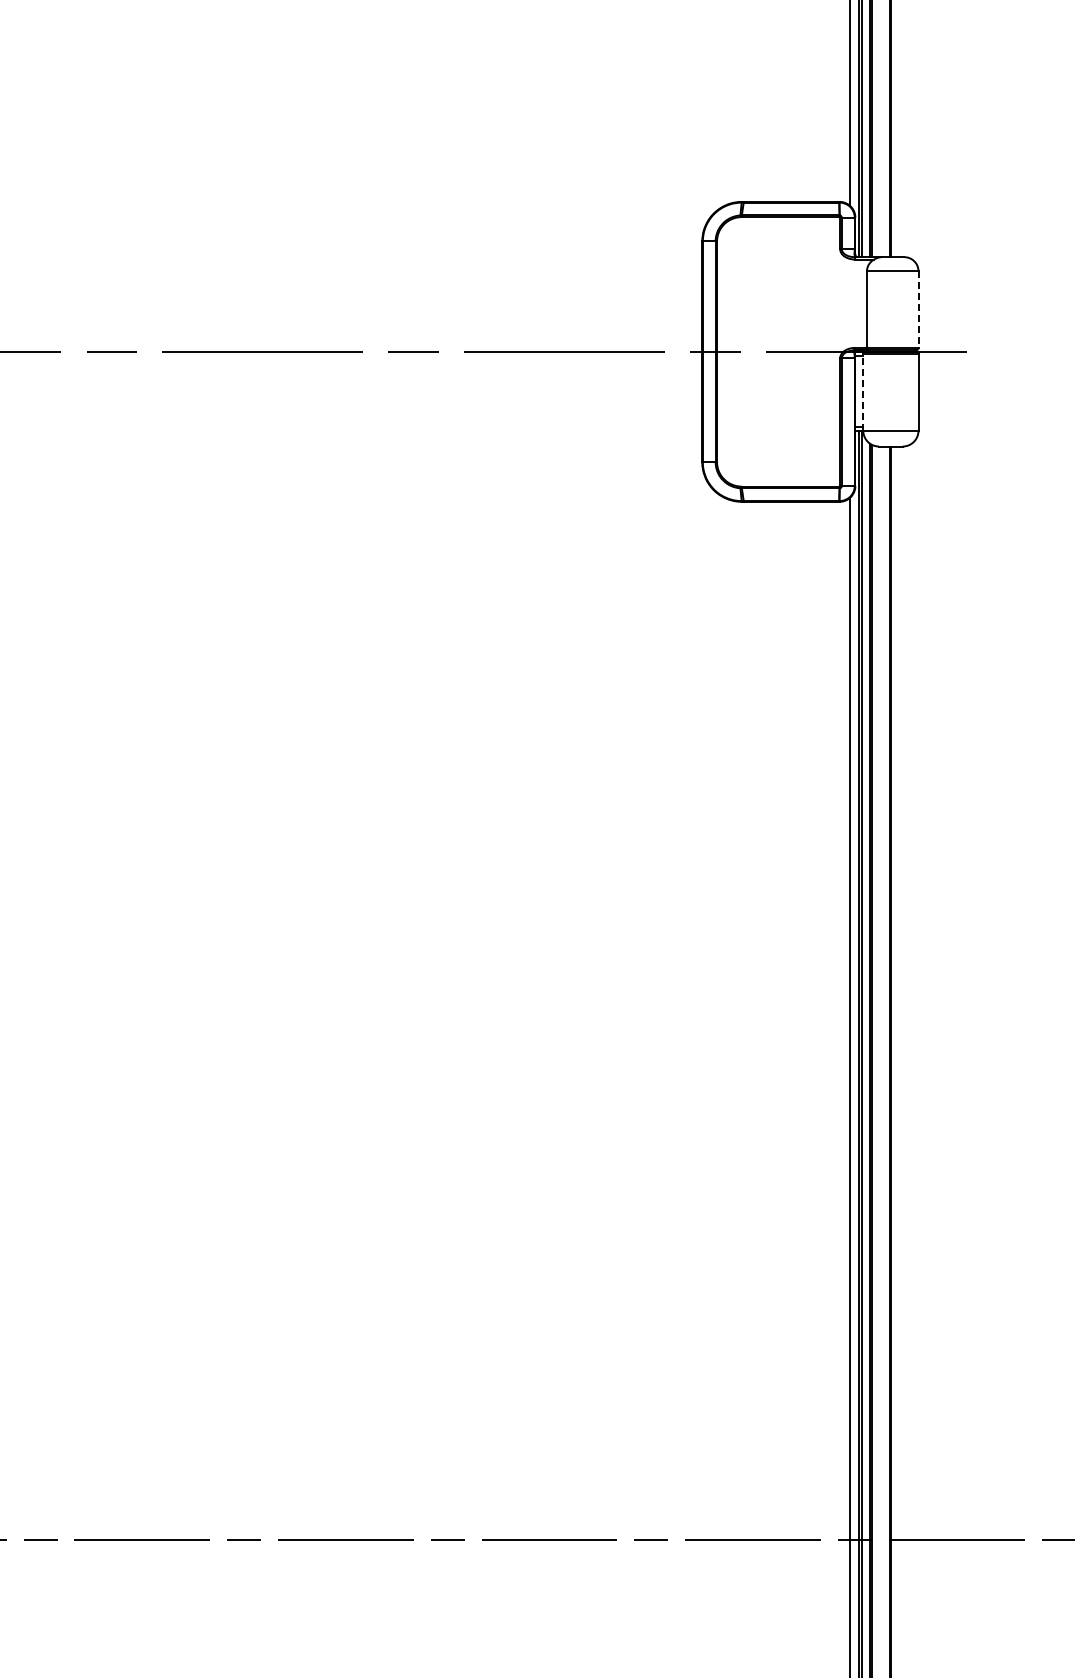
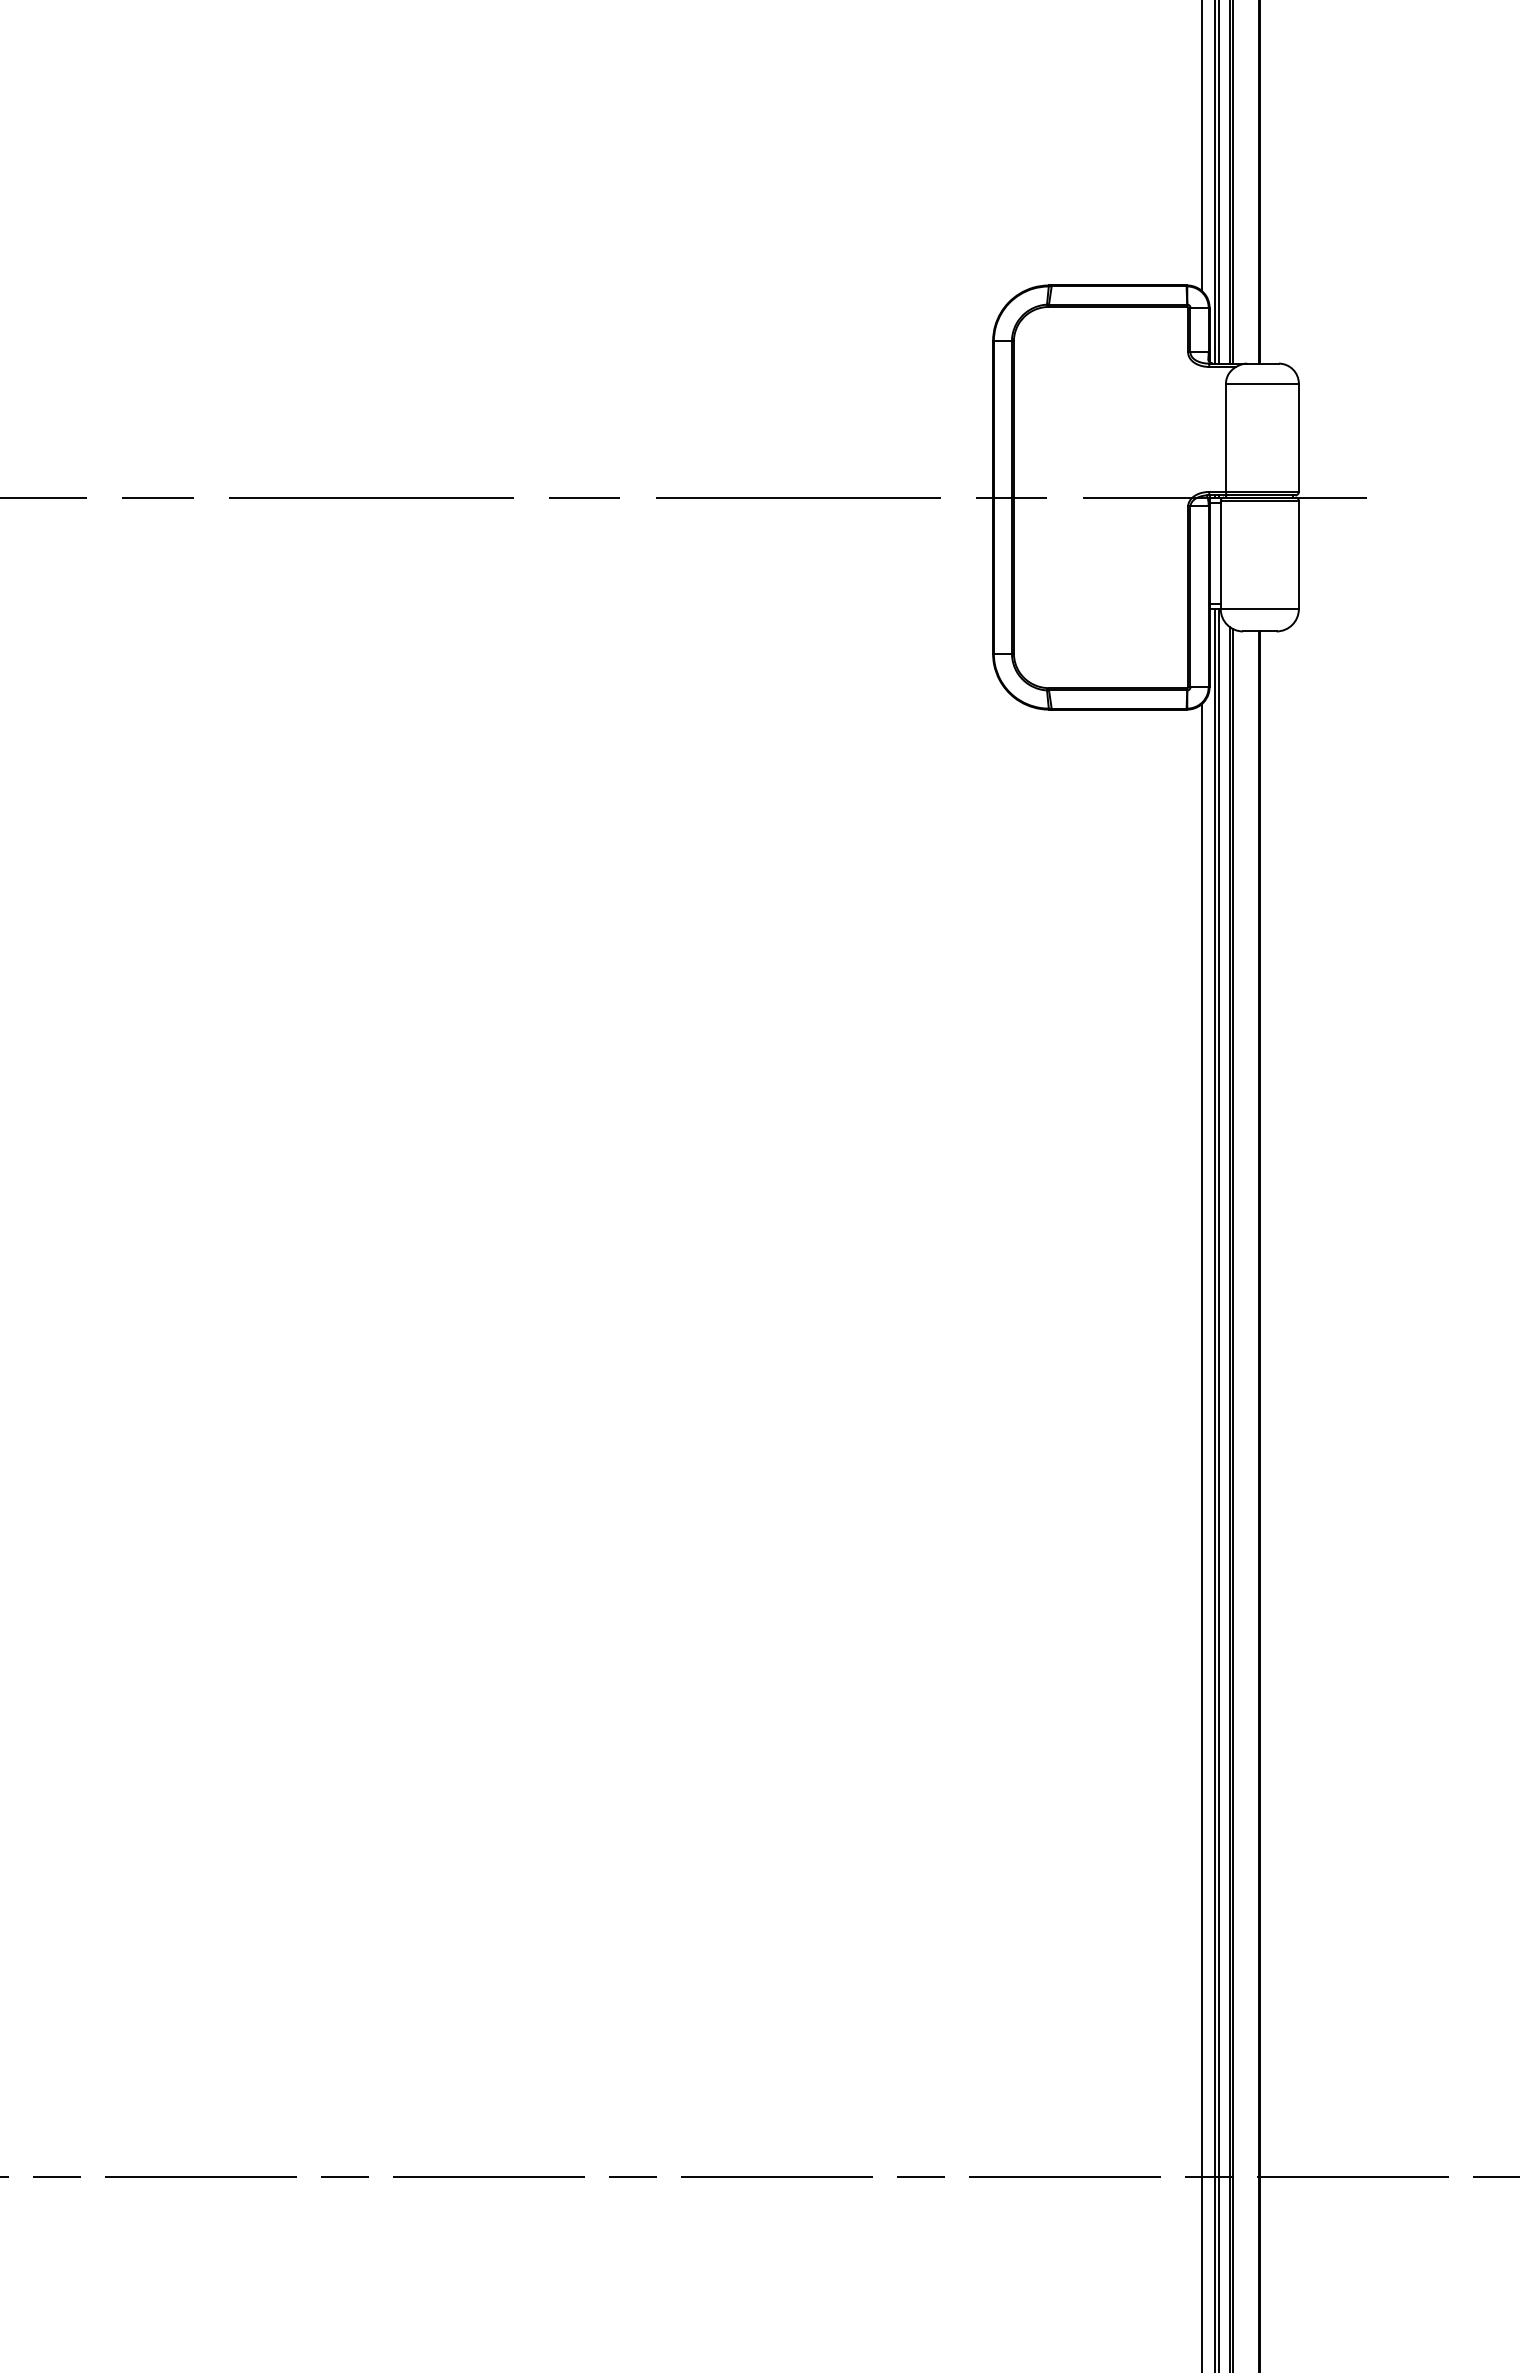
line: (918, 310) -> (1298, 439), dashed -> solid
line: (863, 392) -> (1221, 555), dashed -> solid

